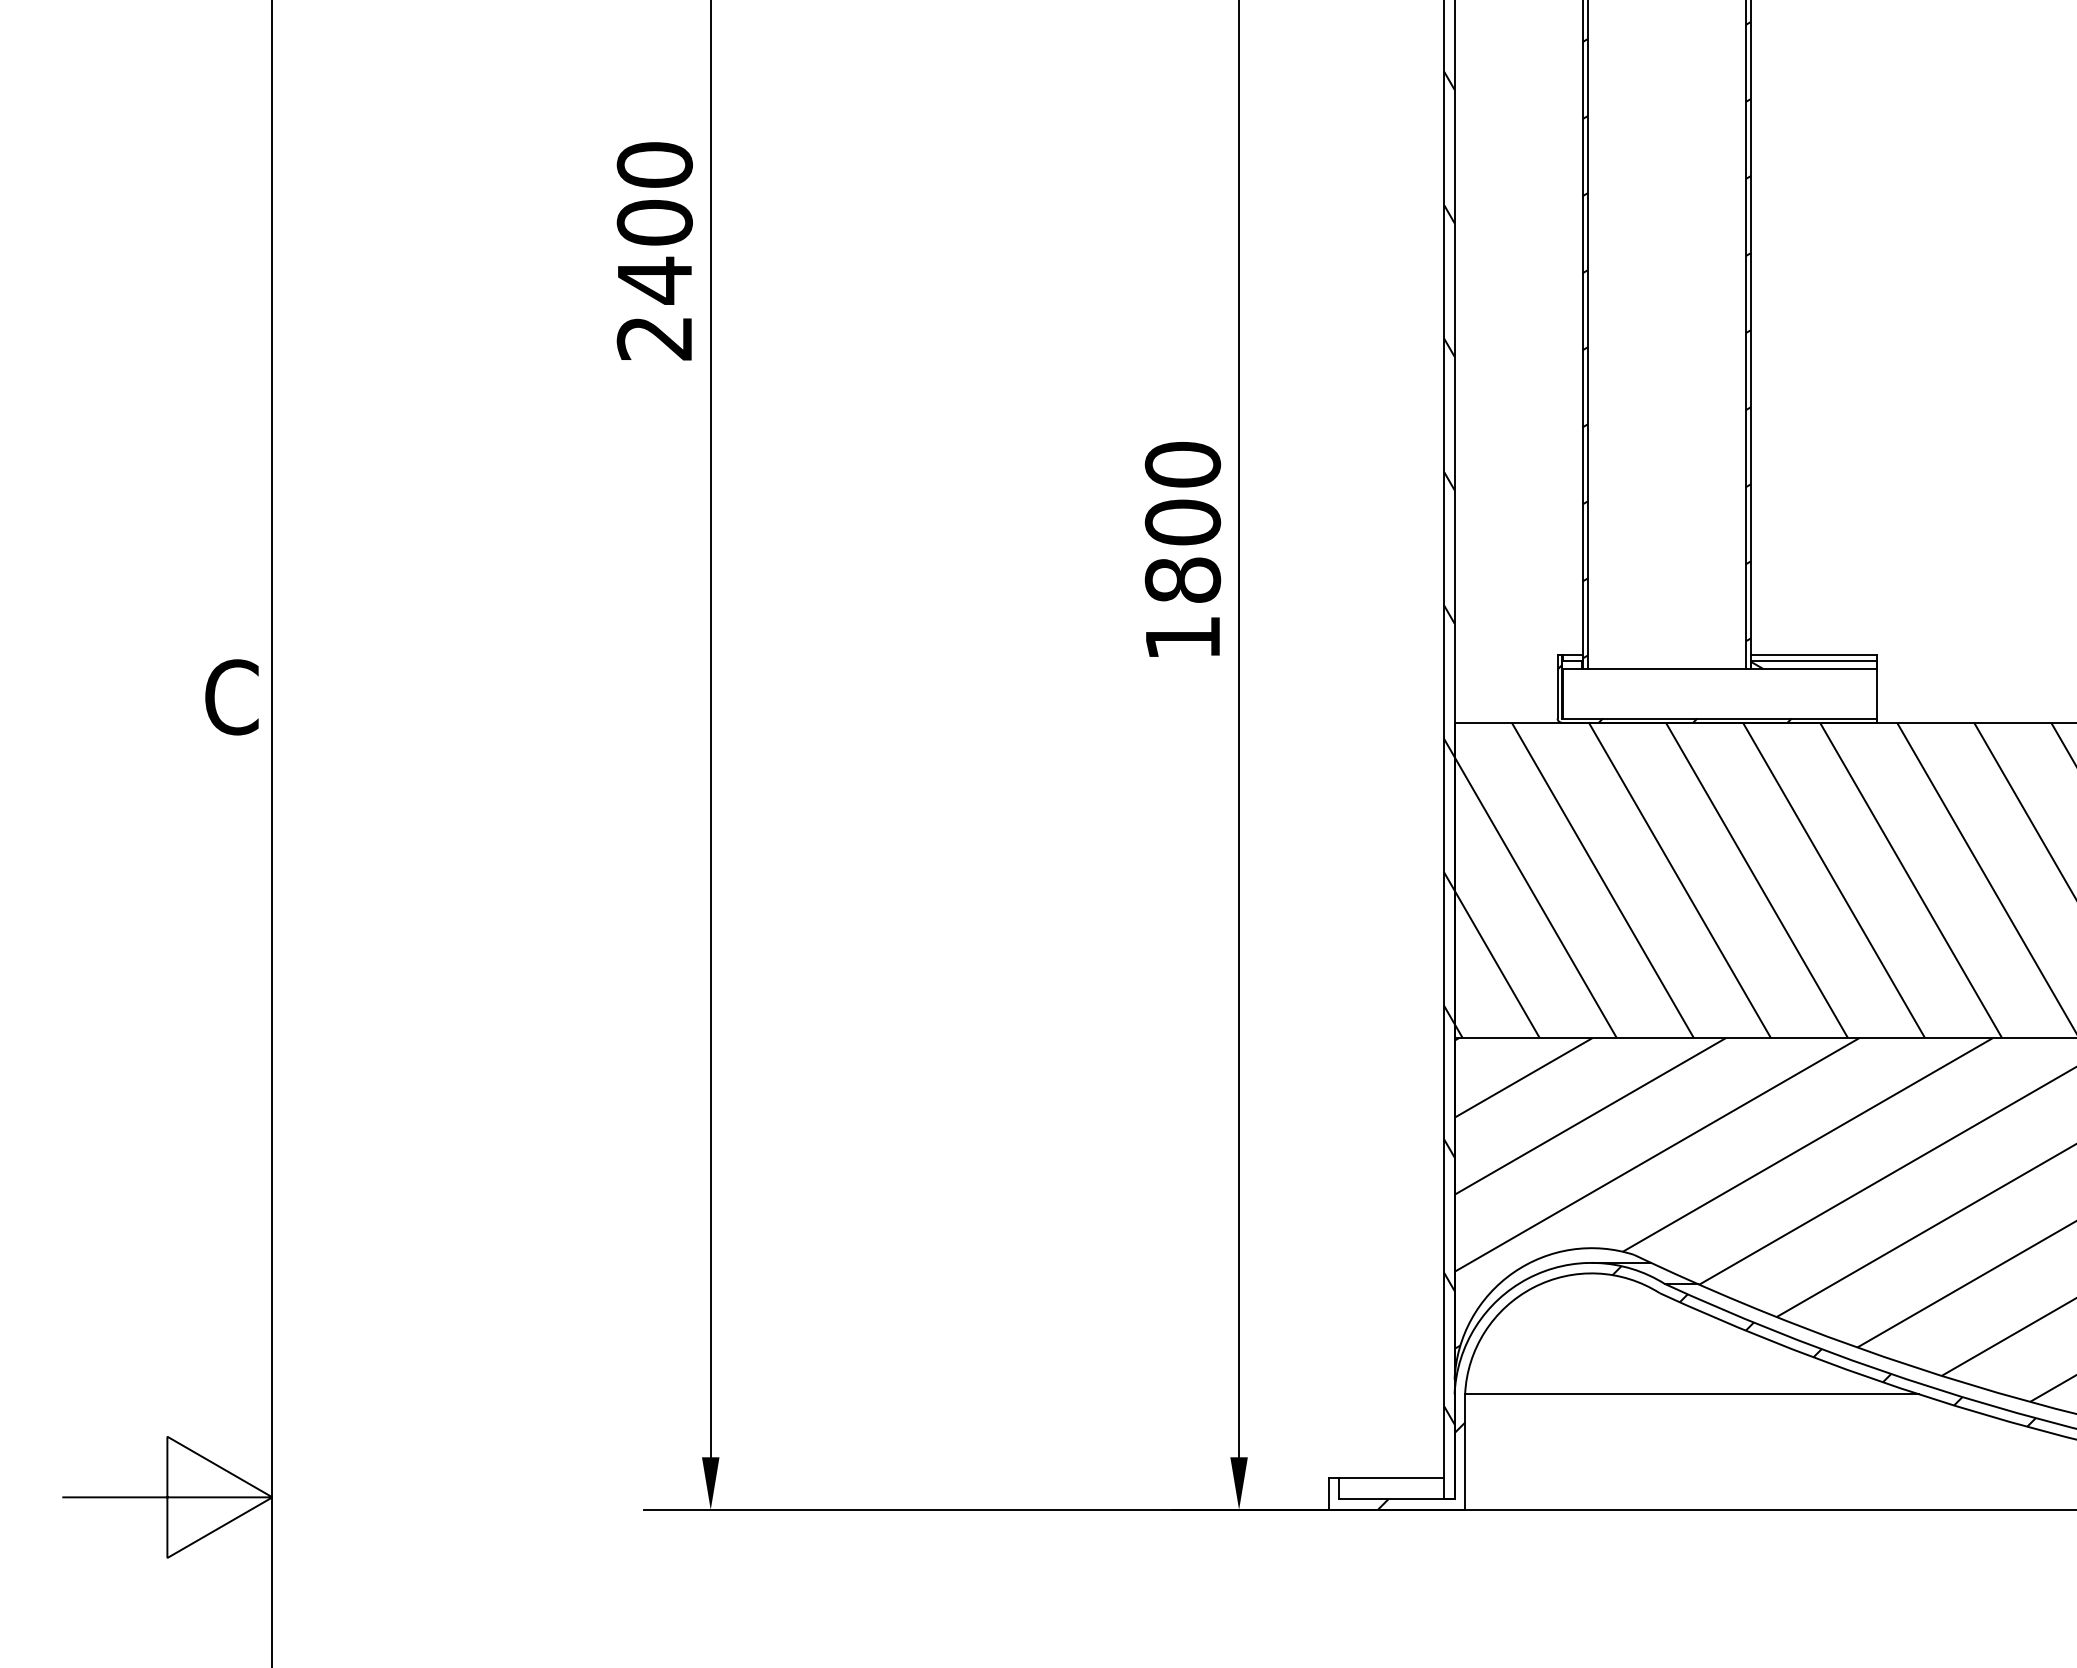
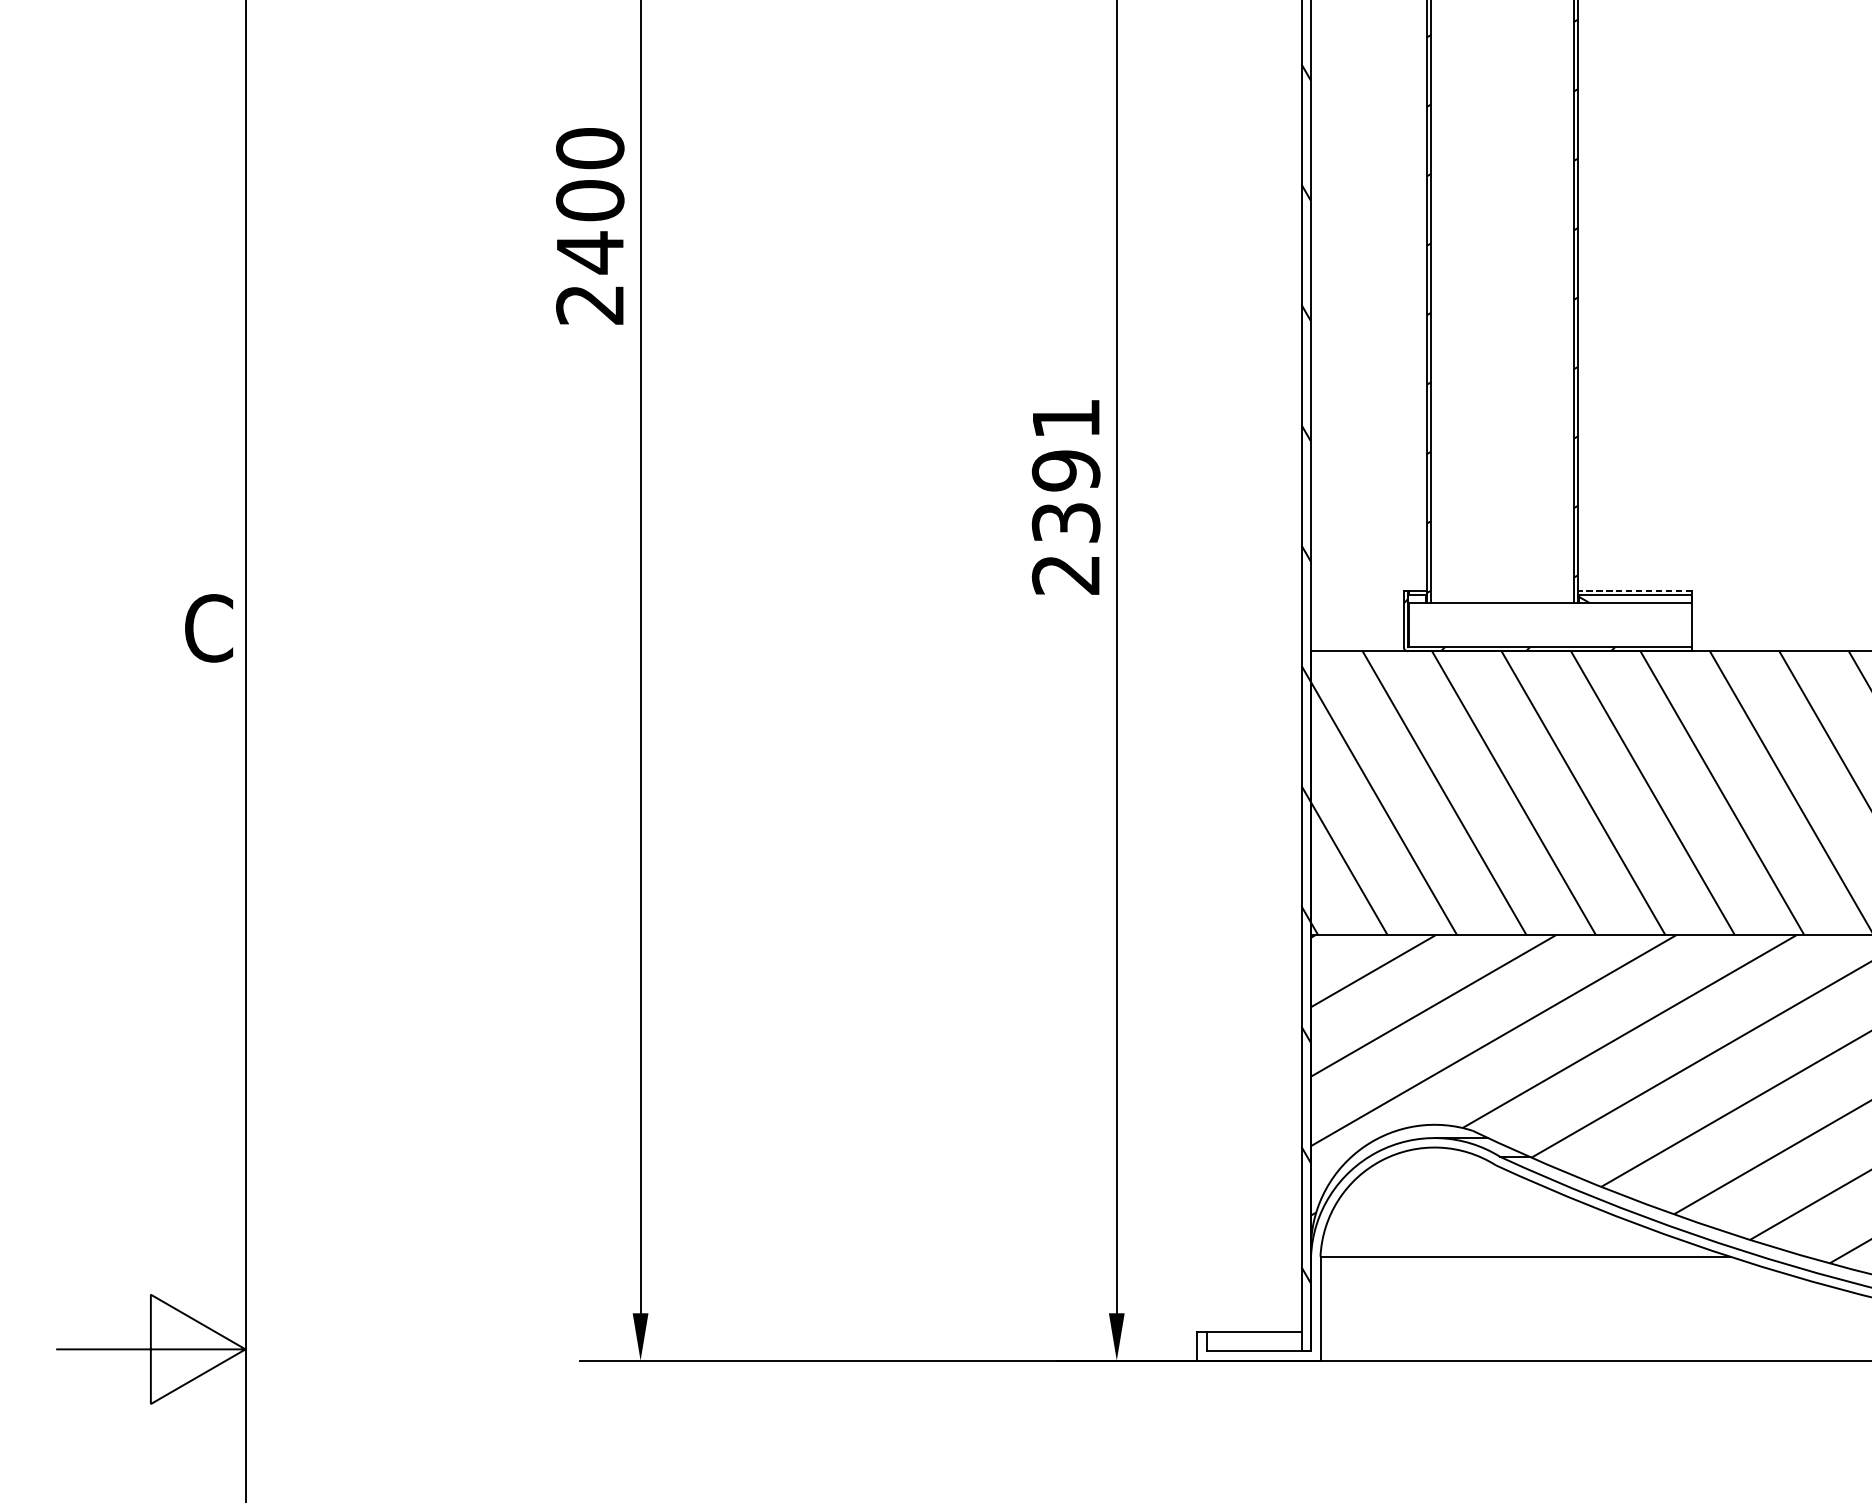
text: (1182, 551) -> (1065, 496), 1800 -> 2391
line: (1813, 655) -> (1634, 590), solid -> dashed
hatch: (1706, 1387) -> (1538, 1250), removed

